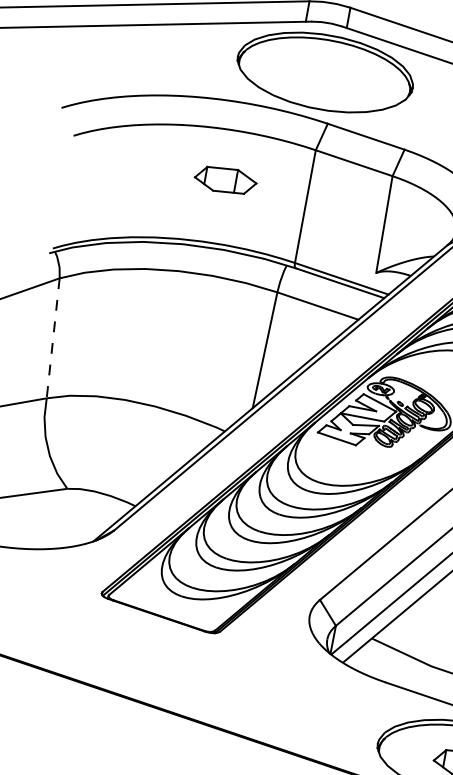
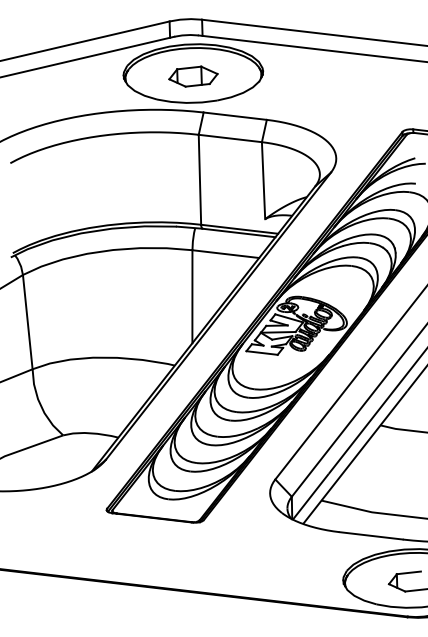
part: (225, 180) -> (193, 76), moved
line: (52, 338) -> (27, 322), dashed -> solid

